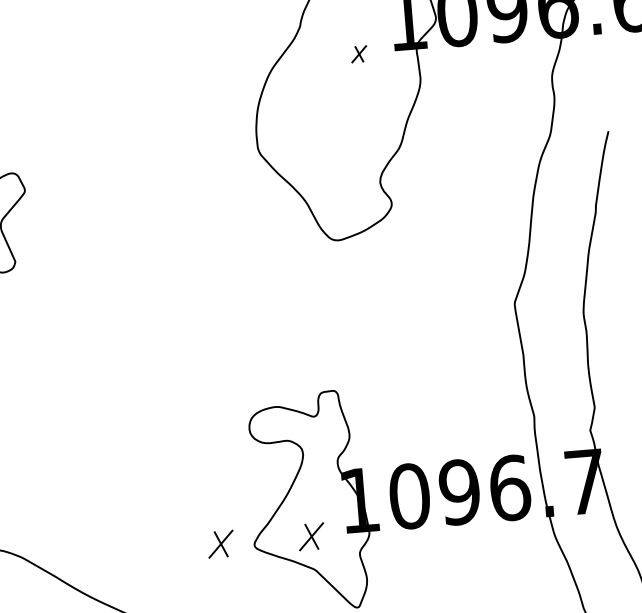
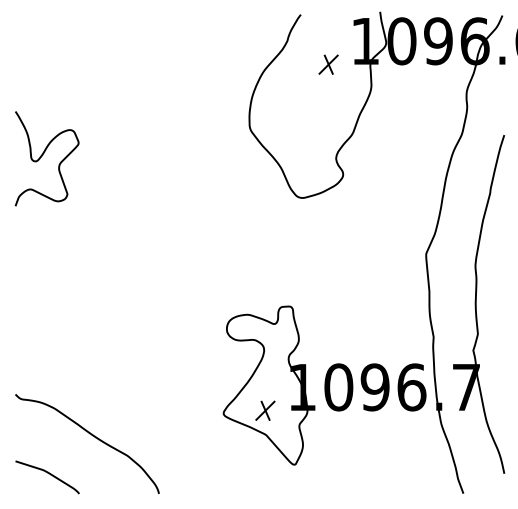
part: (359, 54) -> (328, 64), size x1.67
part: (221, 543) -> (199, 410), removed

